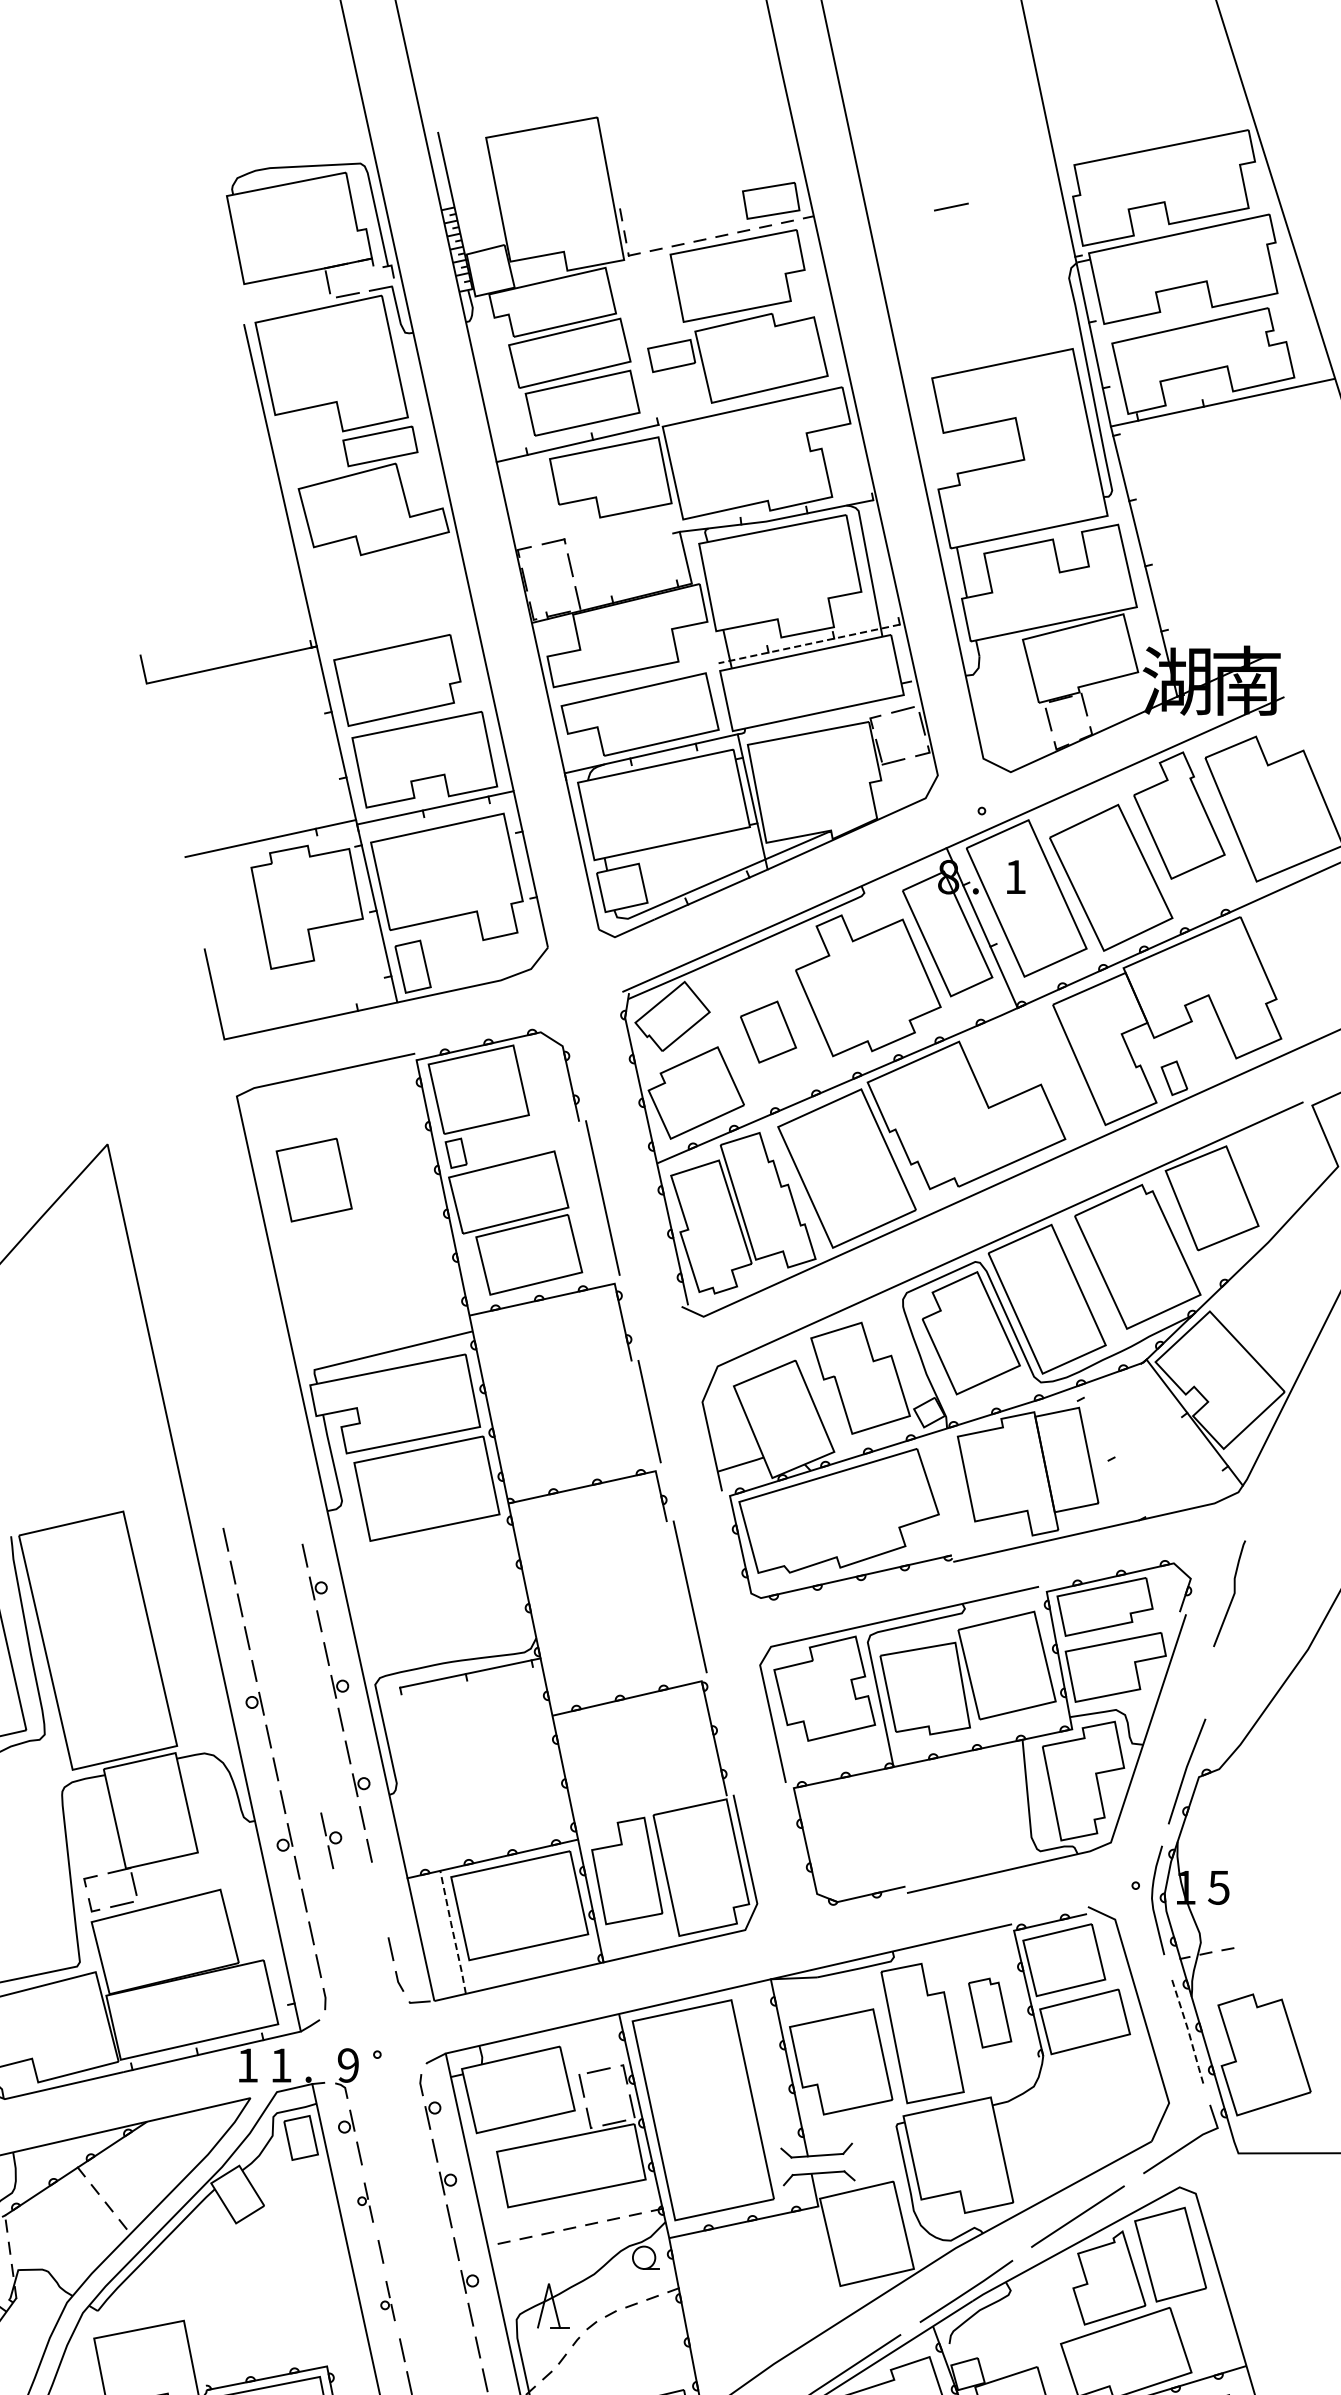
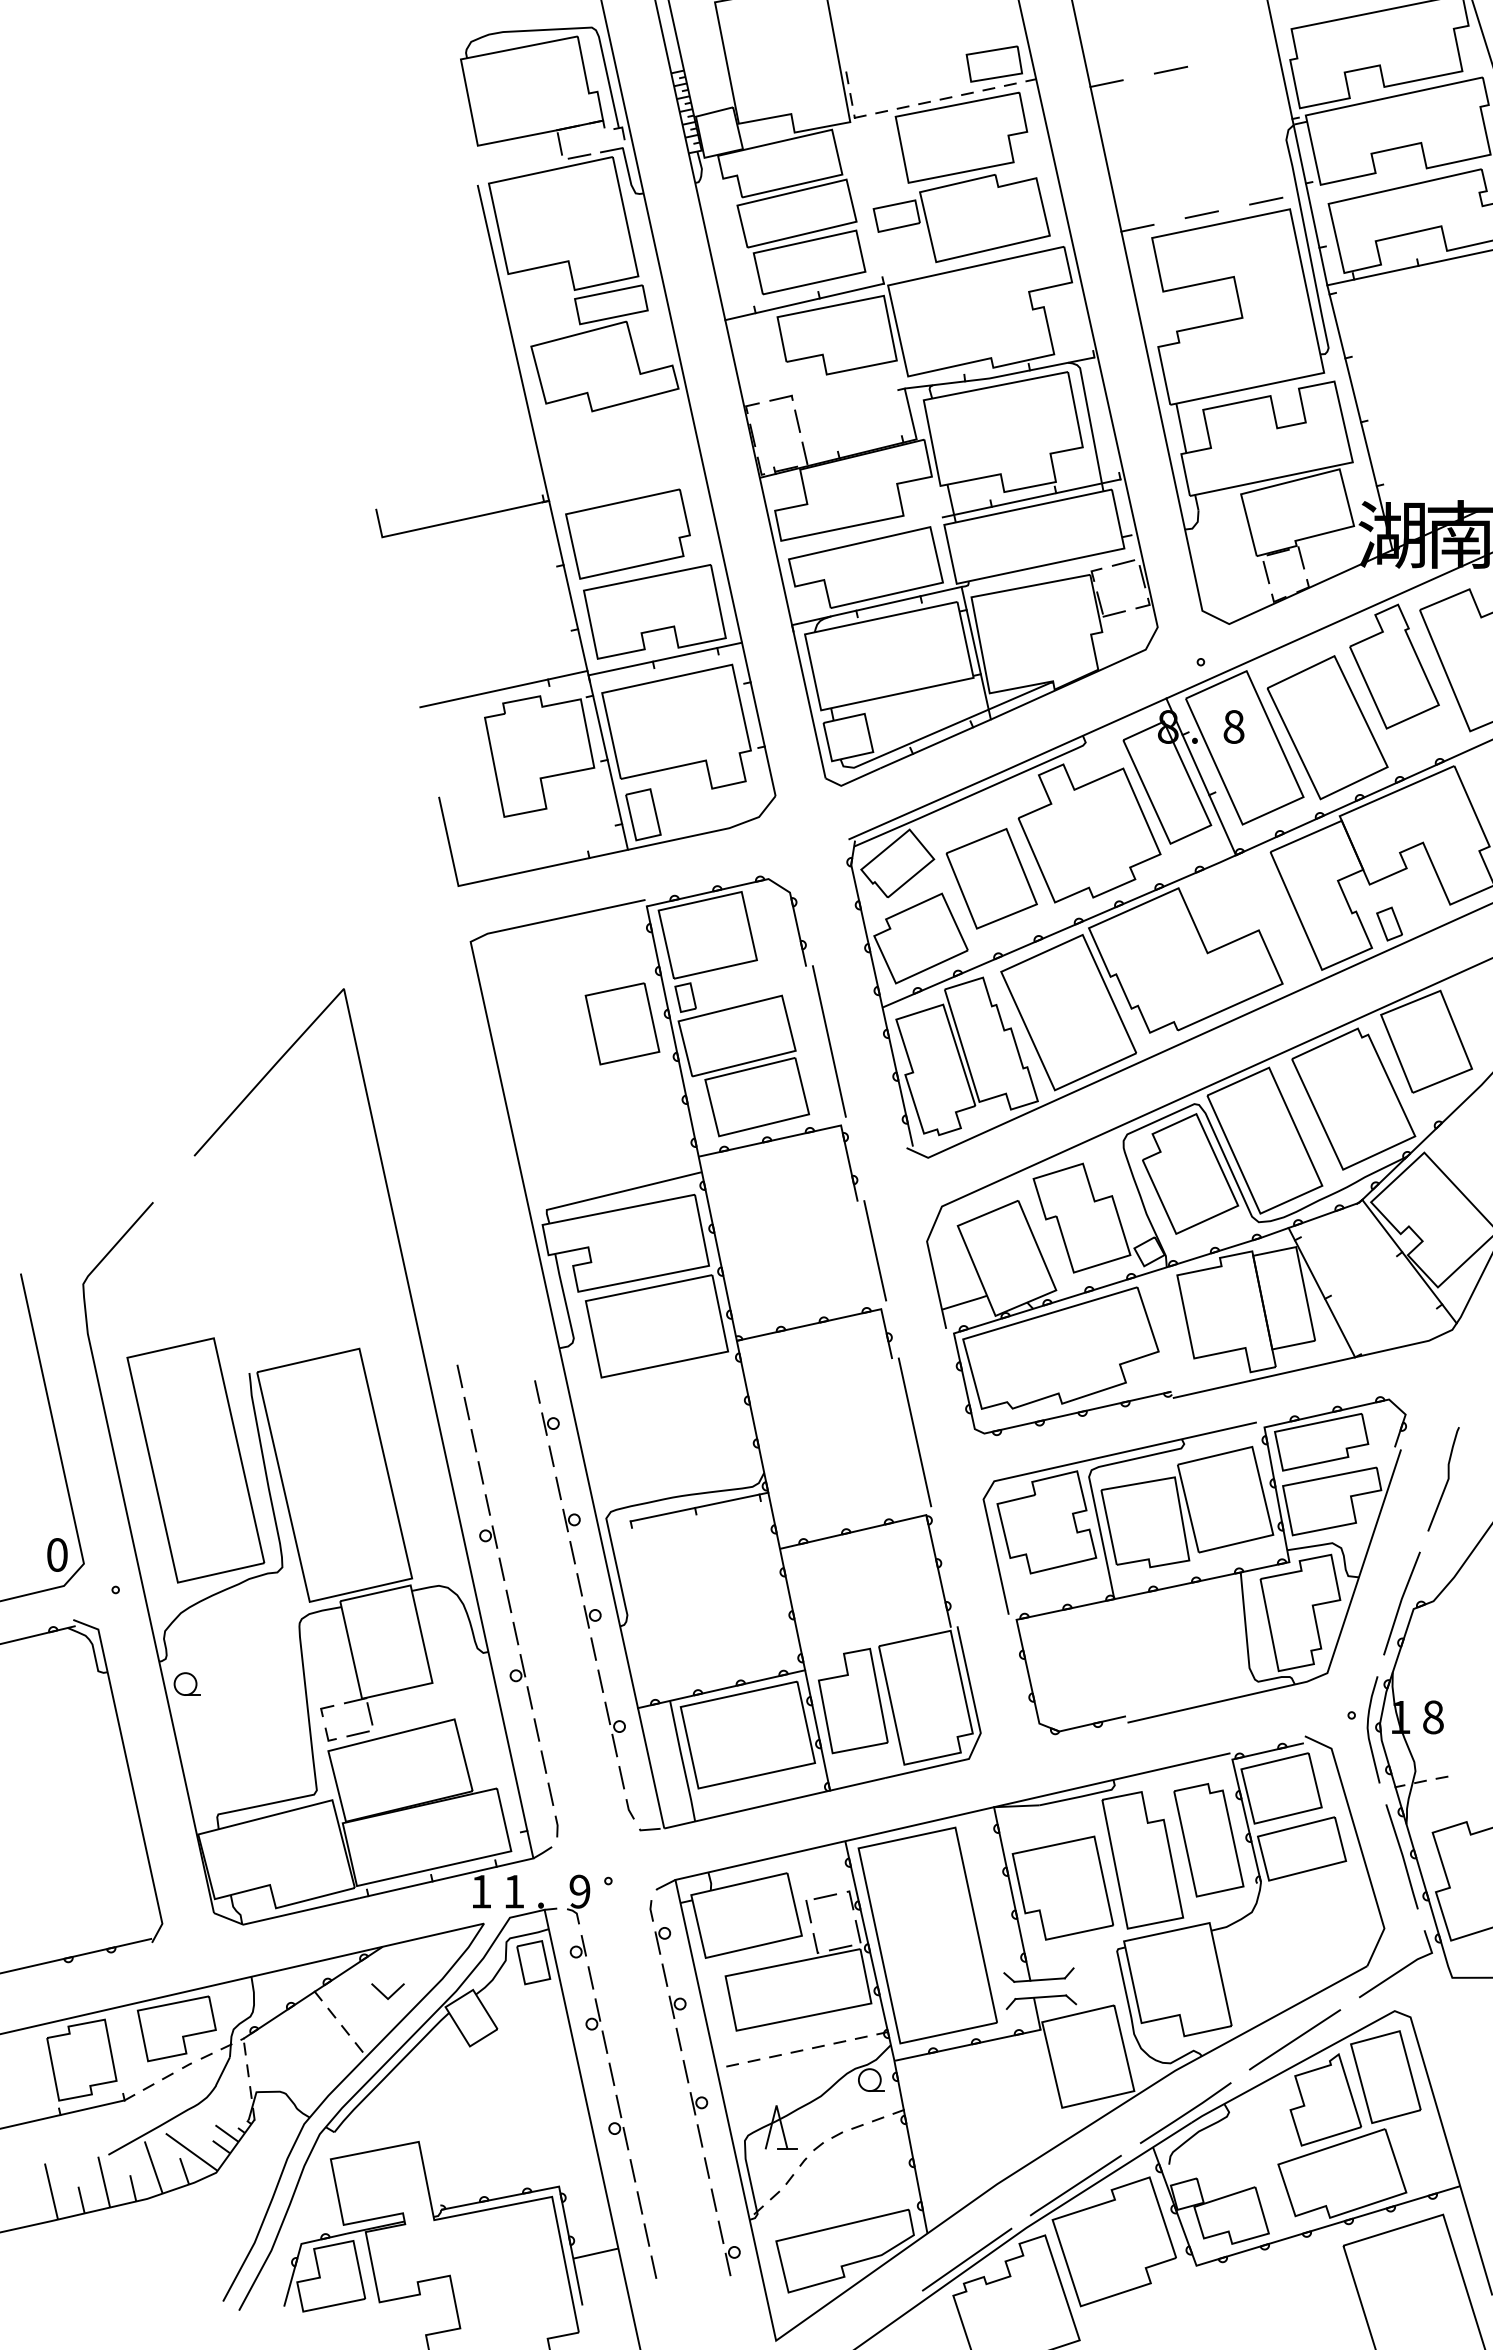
line: (885, 220) -> (1106, 83), added
line: (1048, 339) -> (1266, 200), added
line: (982, 354) -> (1201, 214), added
line: (917, 367) -> (1137, 227), added
line: (809, 644) -> (1031, 498), dashed -> solid
text: (1015, 876) -> (1233, 726), 1 -> 8
part: (768, 1031) -> (991, 878), size x1.67
part: (314, 1179) -> (622, 1023), moved
line: (1104, 1454) -> (1321, 1292), added
curve: (1232, 1595) -> (1446, 1481), moved
part: (330, 1840) -> (614, 1729), moved
text: (1218, 1887) -> (1432, 1717), 5 -> 8
line: (452, 1931) -> (682, 1760), dashed -> solid
part: (989, 2013) -> (1208, 1840), size x1.67
line: (1188, 2029) -> (1403, 1856), dashed -> solid
line: (148, 2170) -> (384, 1994), added
part: (365, 2202) -> (596, 2025), size x1.43
part: (387, 2301) -> (618, 2122), size x1.43

